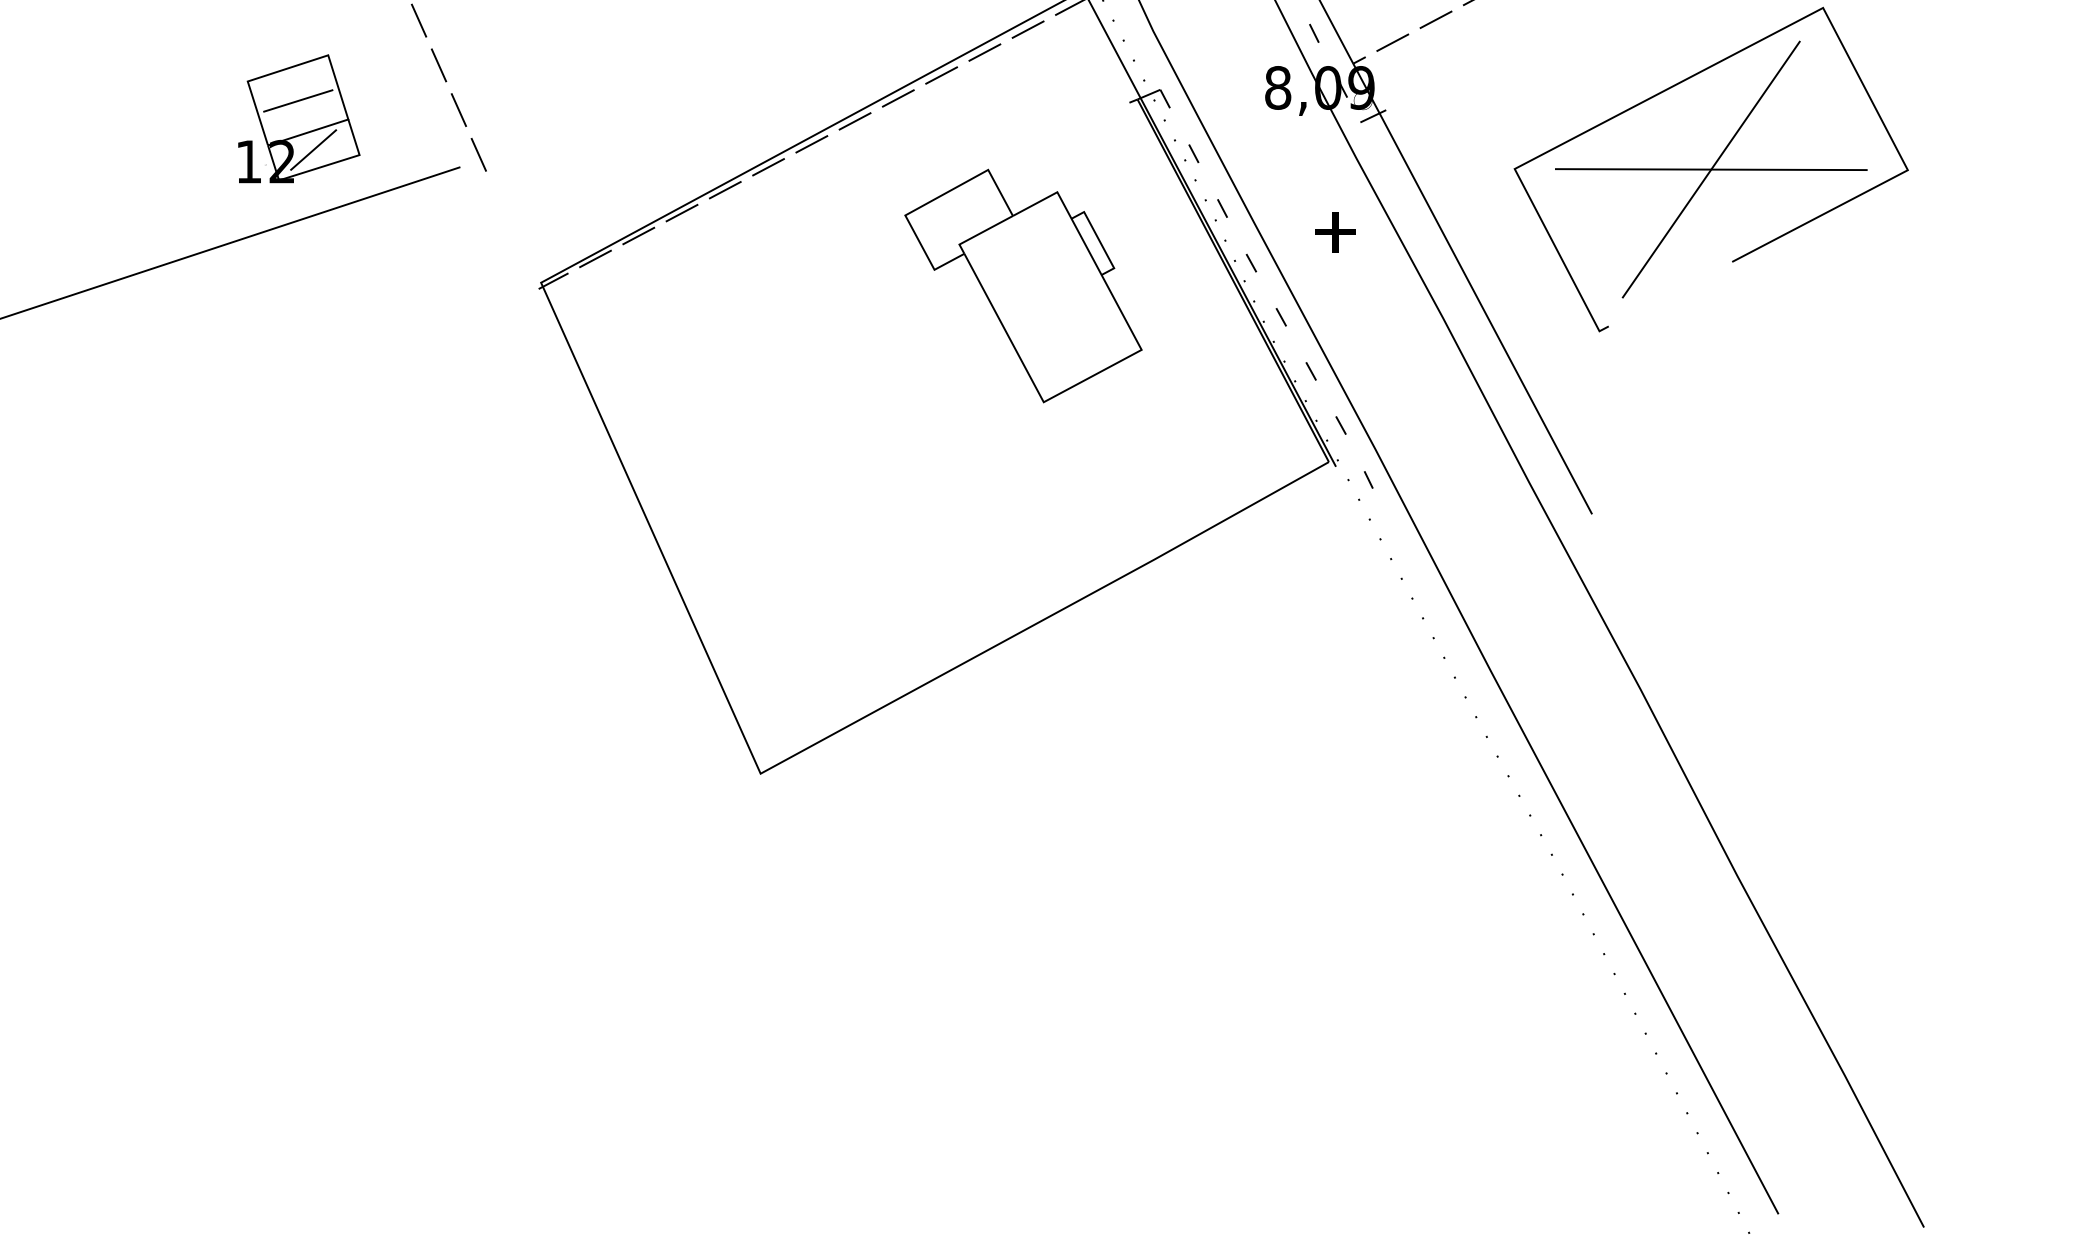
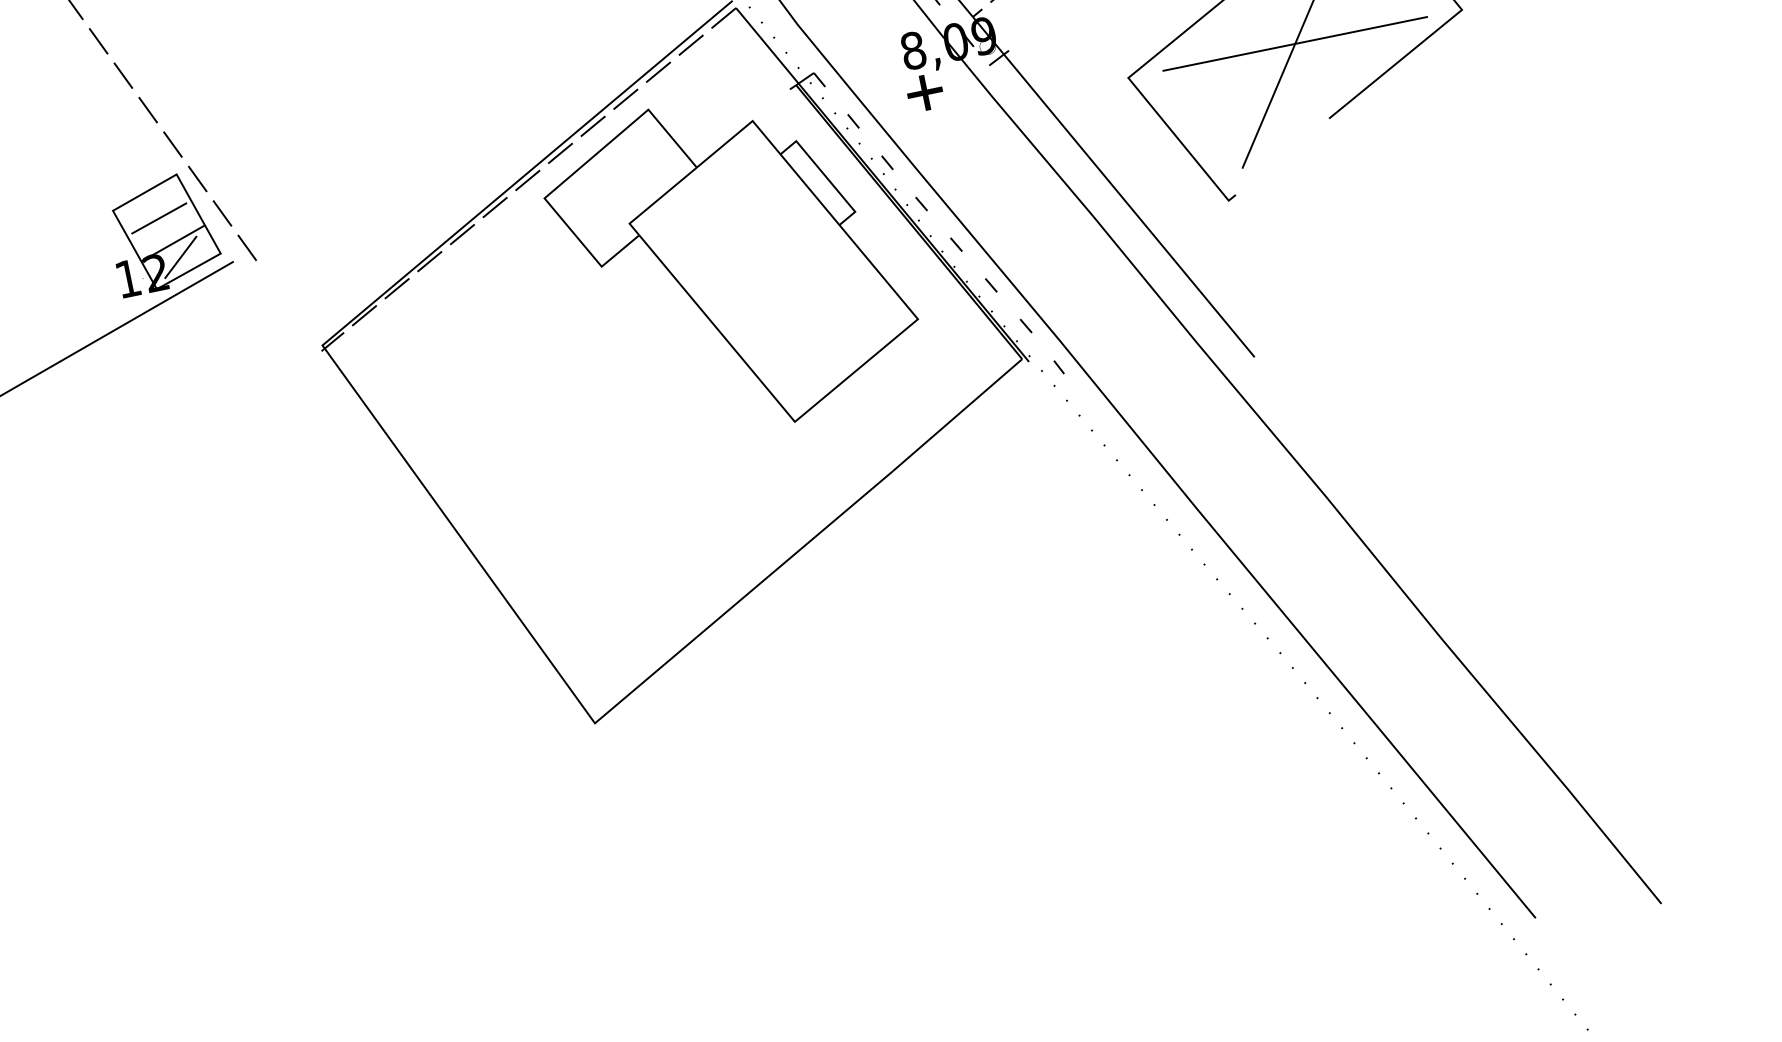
part: (299, 118) -> (163, 233), moved
part: (1335, 232) -> (925, 93), moved
part: (1023, 285) -> (732, 263), size x1.67

